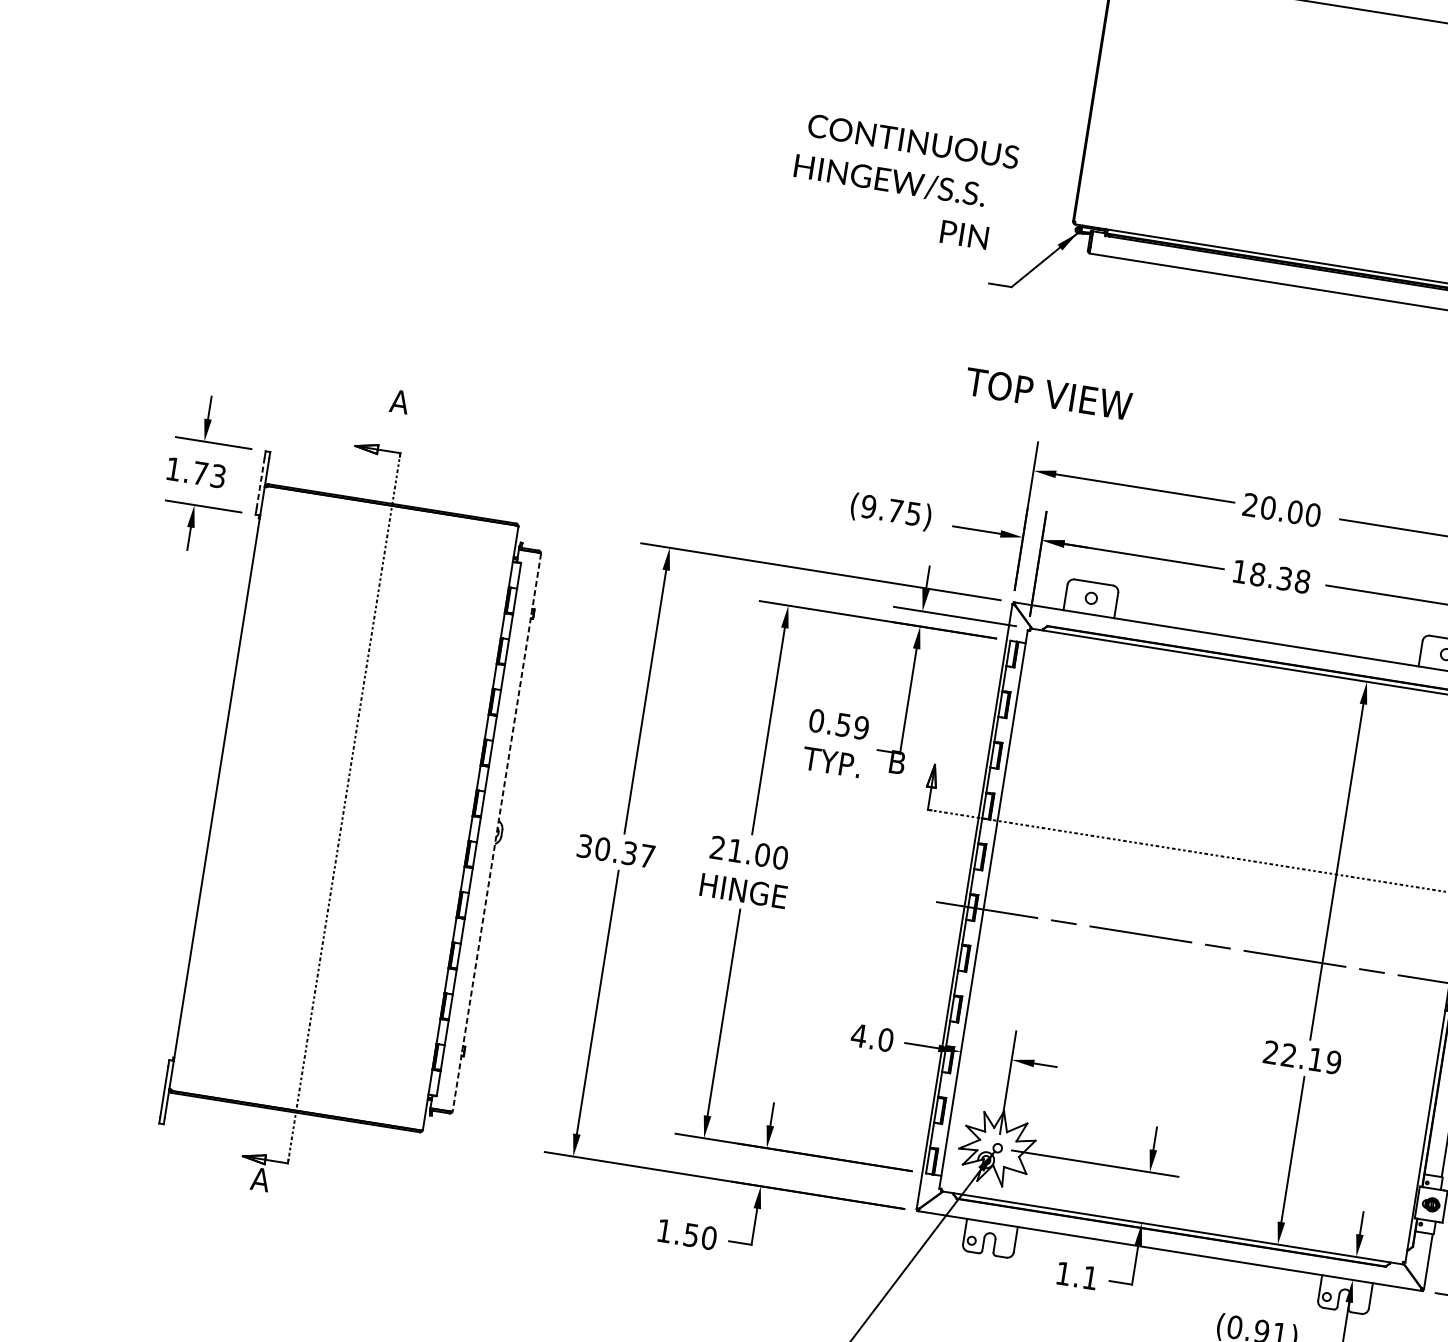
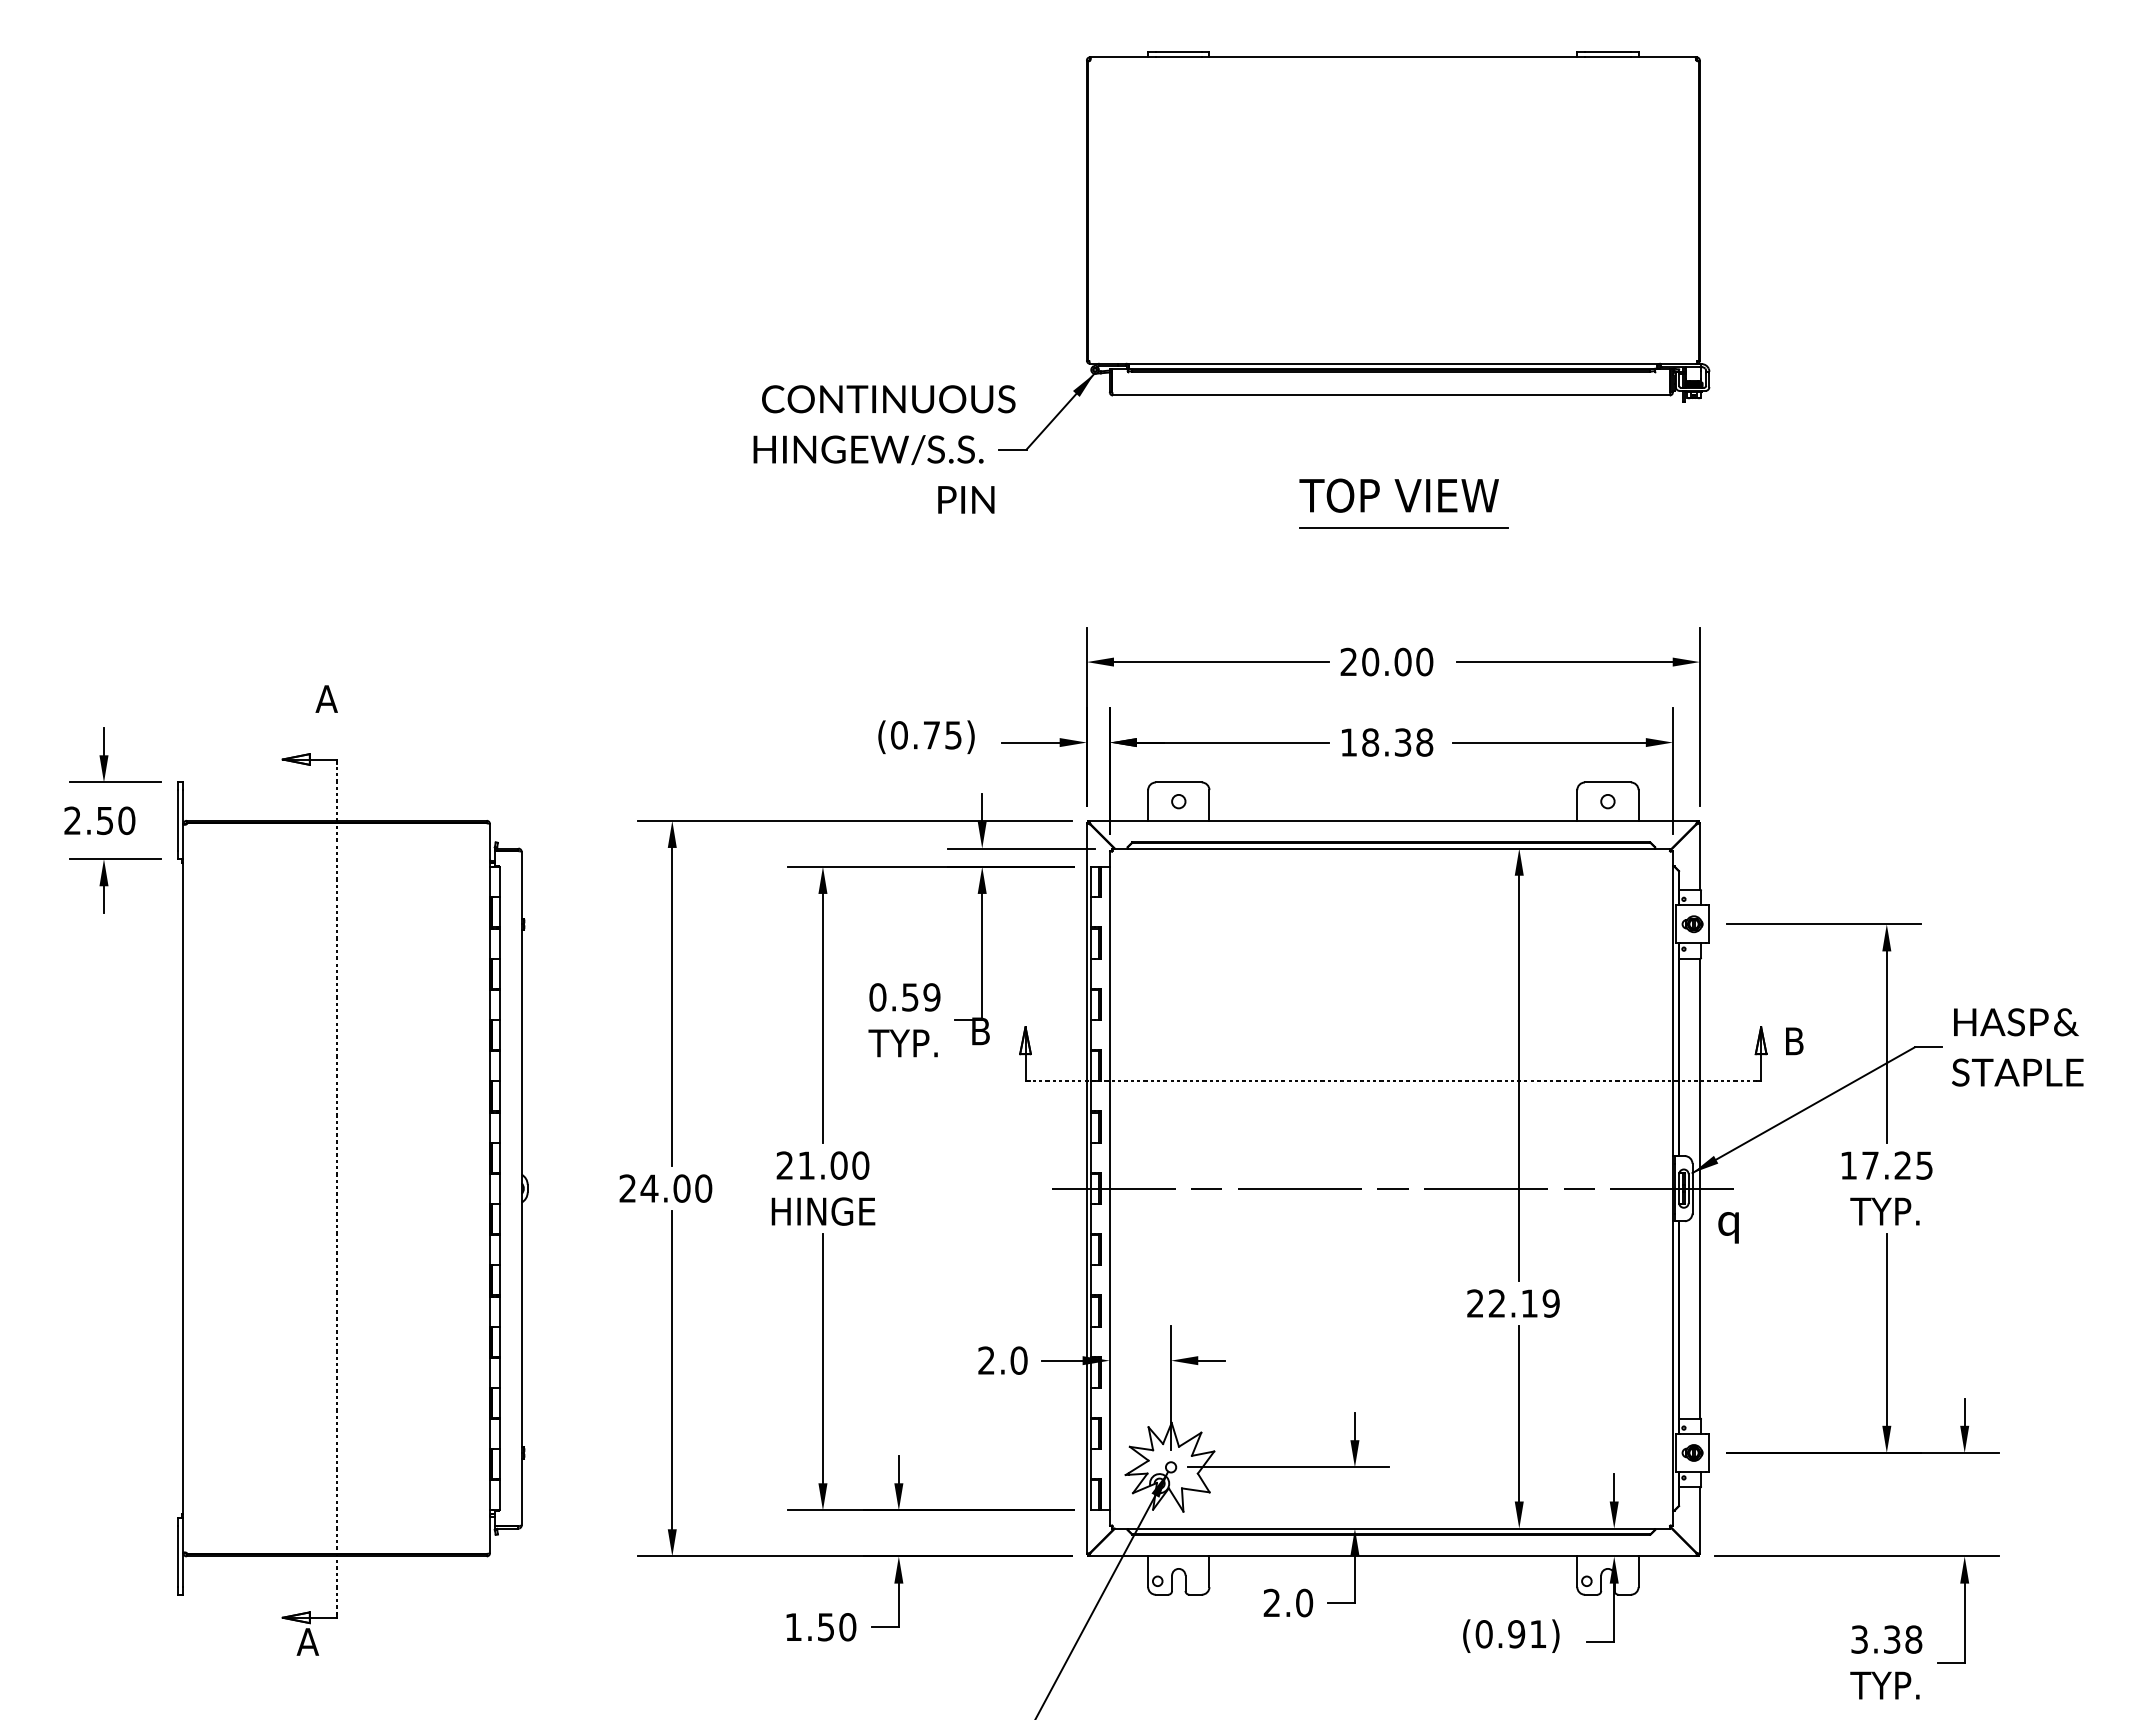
text: (903, 182) -> (884, 449), moved
text: (1048, 393) -> (1398, 495), moved
line: (1313, 401) -> (1403, 528), added
text: (195, 472) -> (99, 820), 1.73 -> 2.50
line: (260, 482) -> (177, 820), dashed -> solid
text: (868, 506) -> (898, 735), (9.75) -> (0.75)
line: (496, 832) -> (521, 1188), dashed -> solid
text: (615, 851) -> (665, 1188), 30.37 -> 24.00
text: (859, 1035) -> (986, 1360), 4.0 -> 2.0
text: (1077, 1275) -> (1288, 1602), 1.1 -> 2.0

